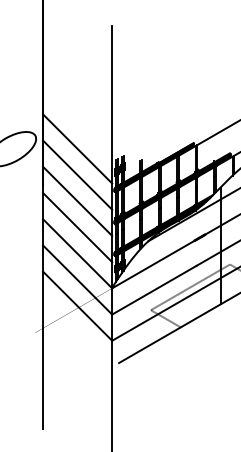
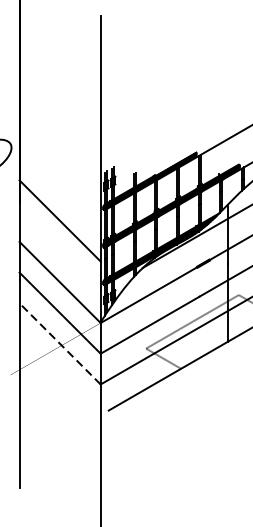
line: (77, 148) -> (60, 159), removed
line: (77, 174) -> (60, 189), removed
line: (77, 227) -> (60, 251), removed
line: (77, 306) -> (60, 344), solid -> dashed

